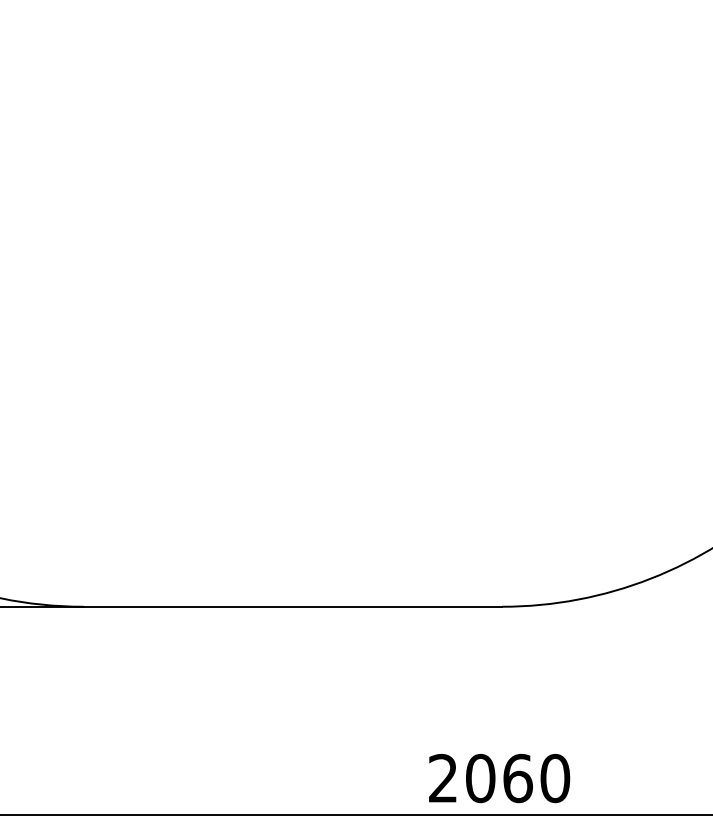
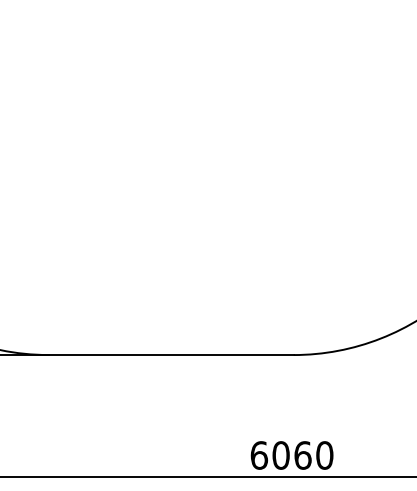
text: (443, 778) -> (259, 455), 2060 -> 6060

